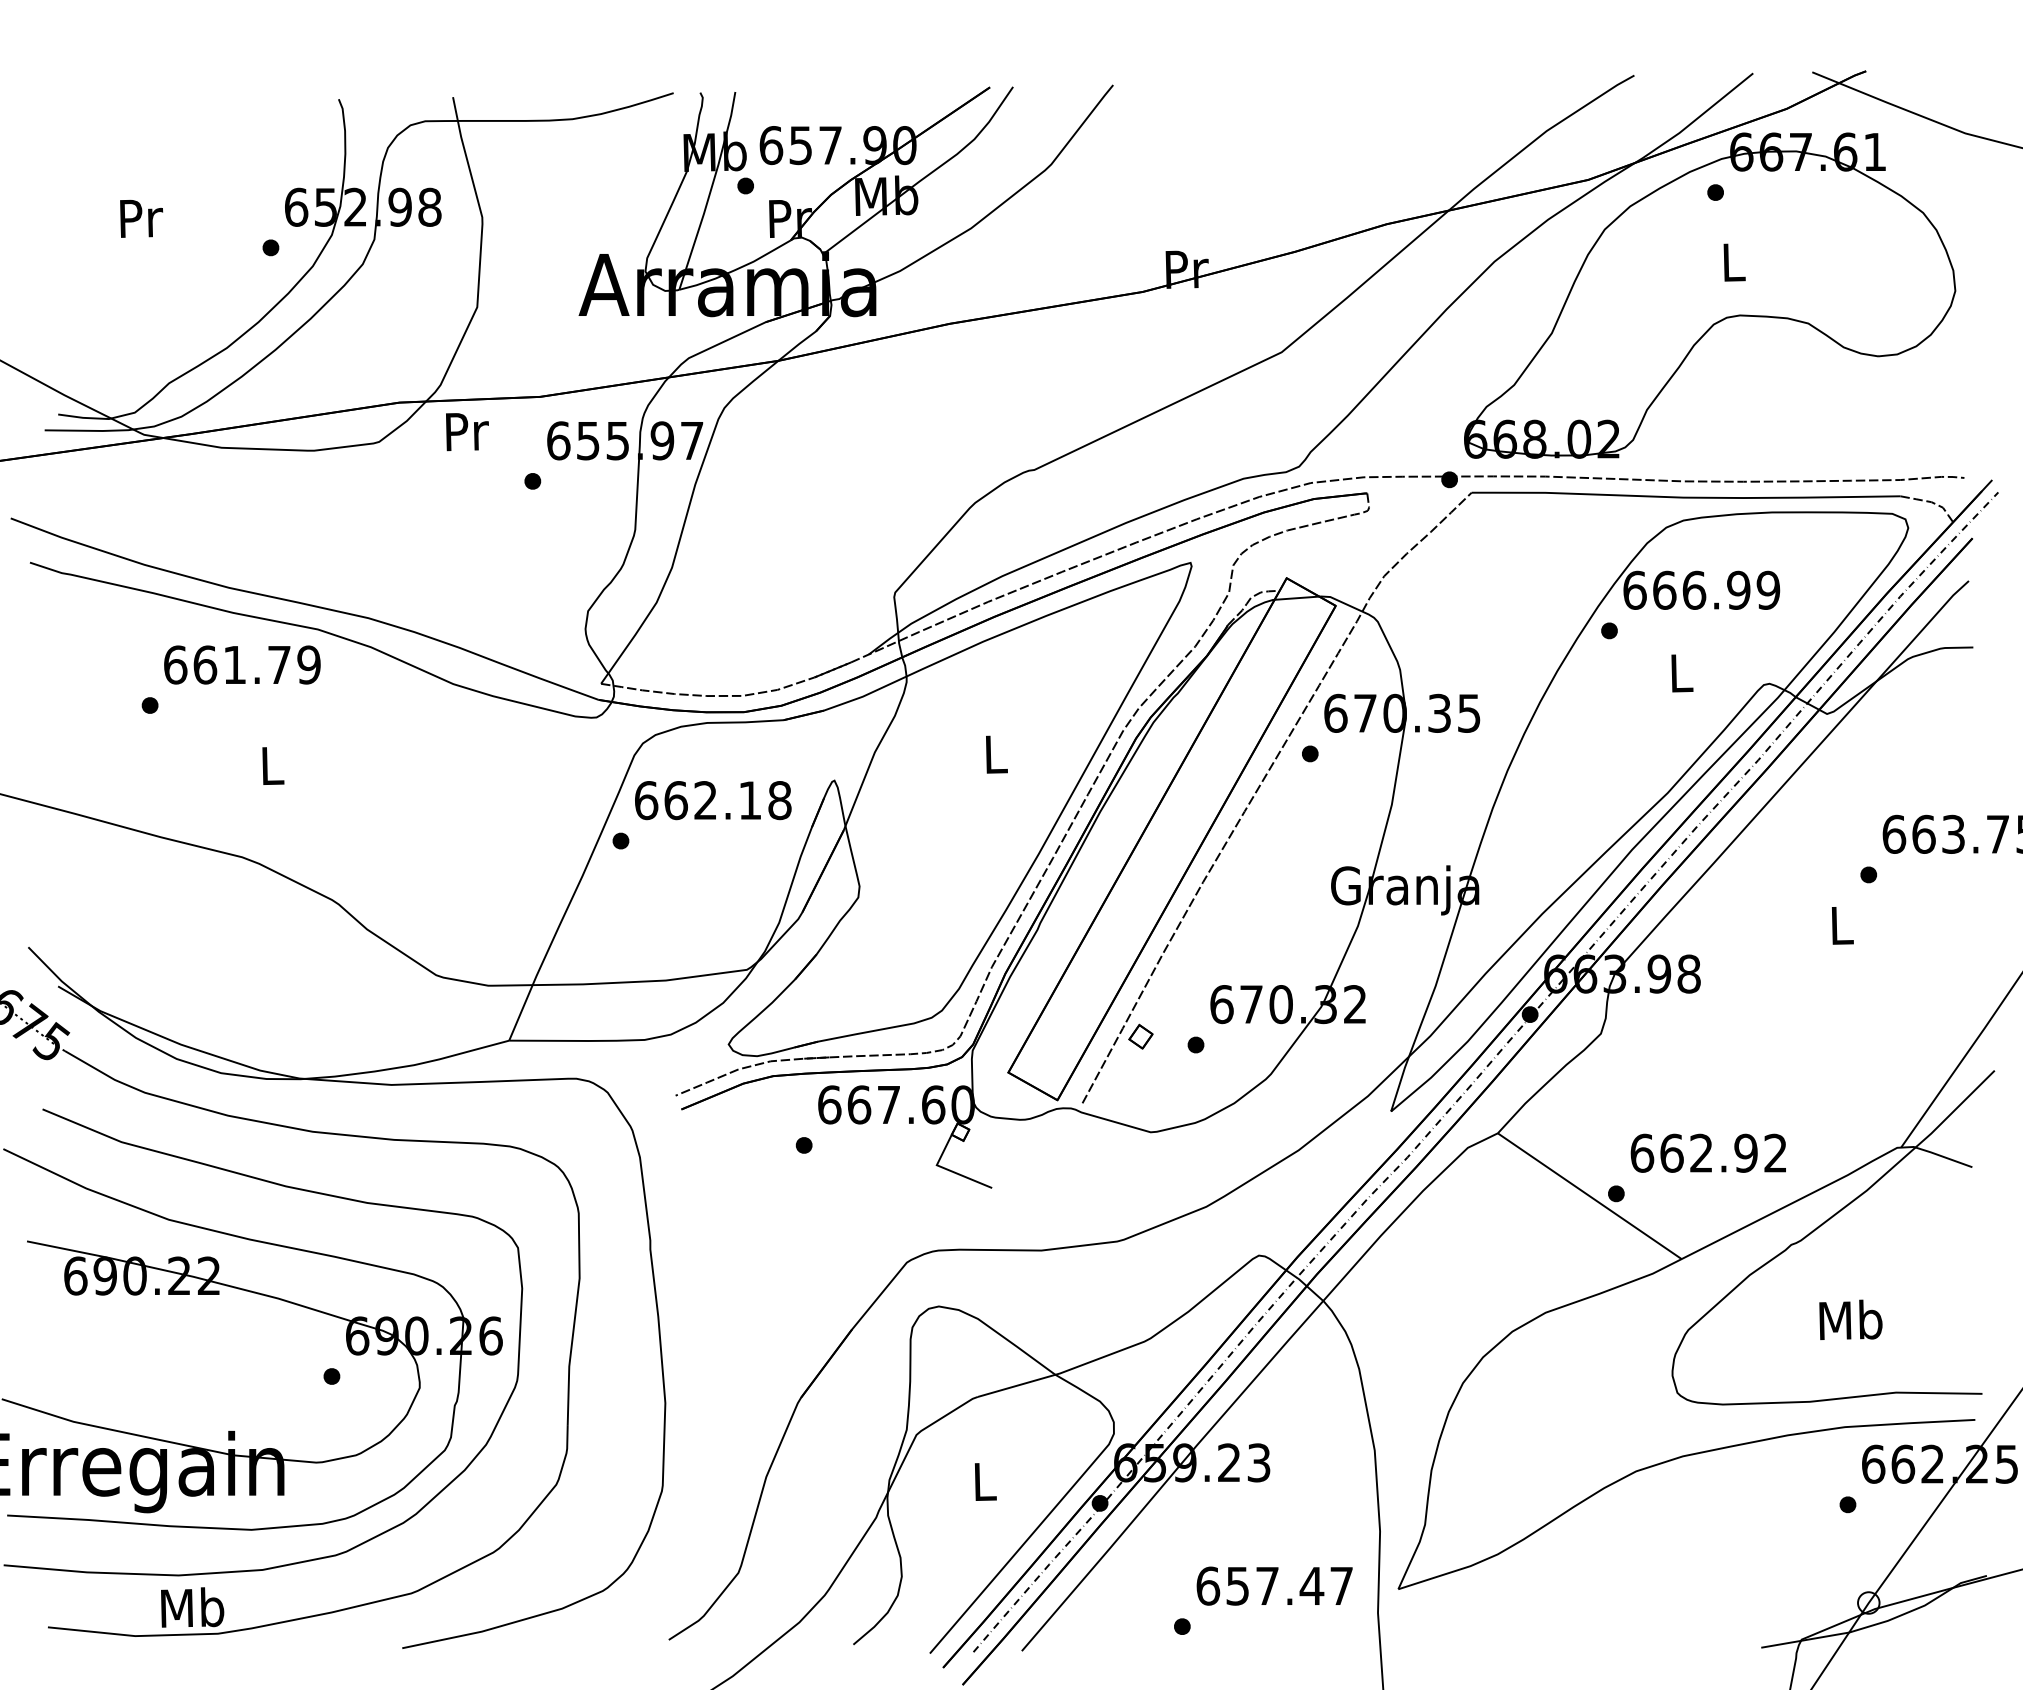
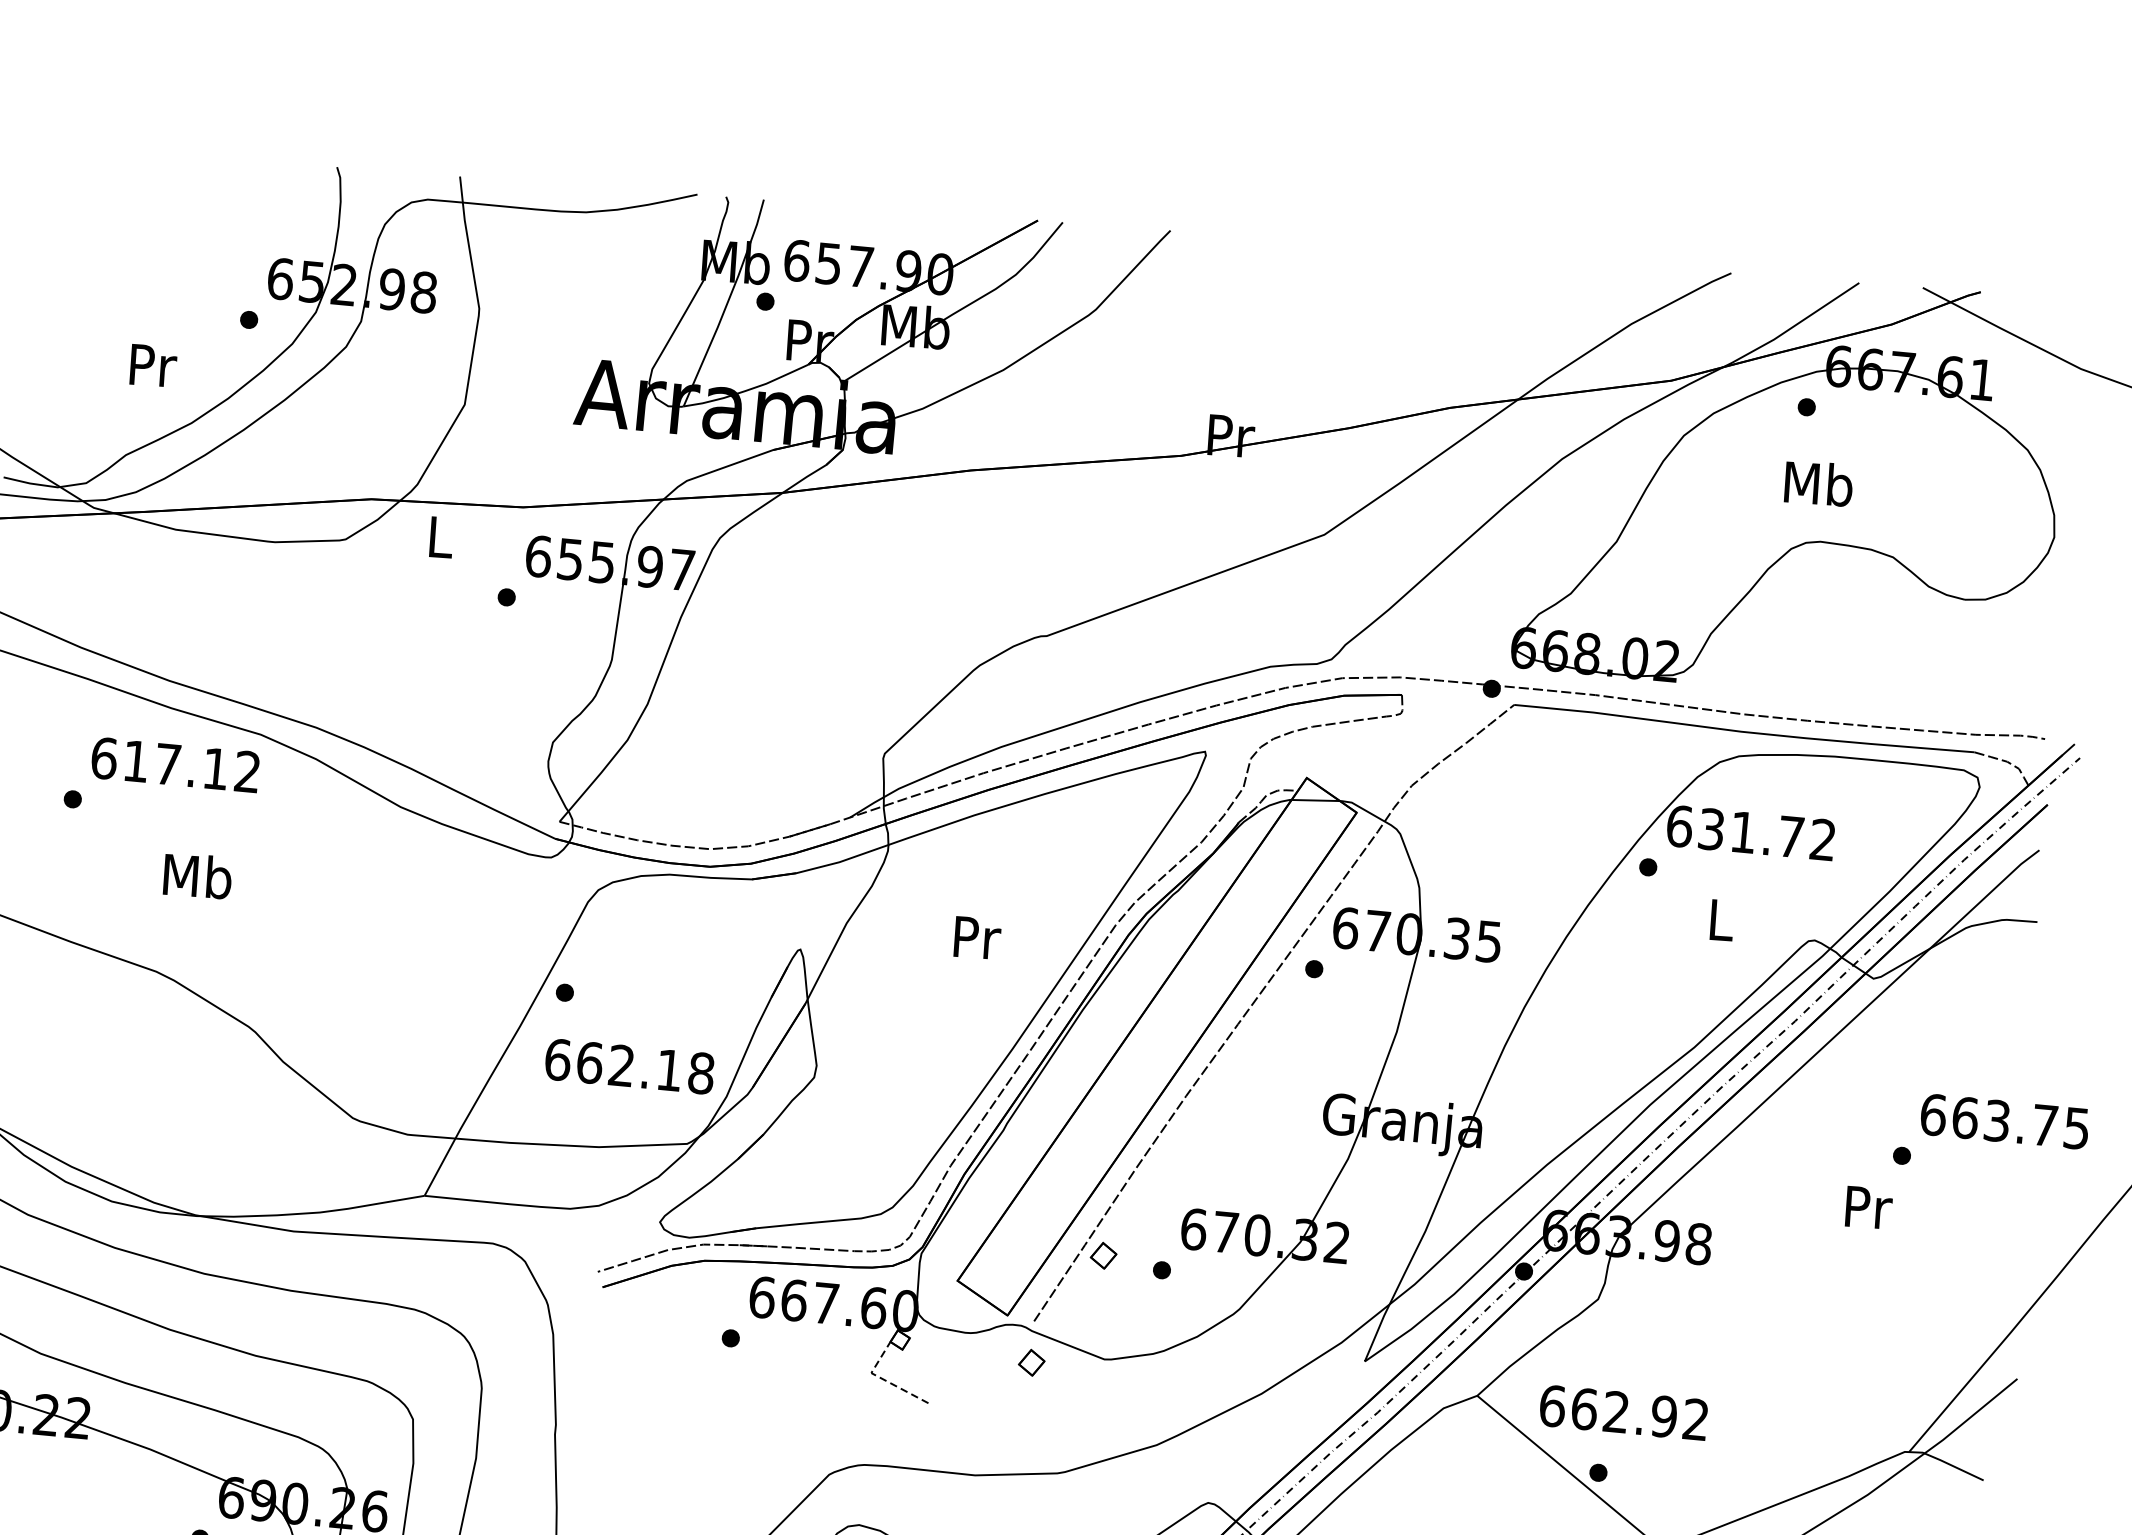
text: (141, 218) -> (153, 365), moved
text: (1732, 261) -> (1817, 483), L -> Mb
text: (467, 432) -> (441, 538), Pr -> L
text: (1716, 589) -> (1767, 833), 666.99 -> 631.72
text: (256, 664) -> (191, 766), 661.79 -> 617.12
text: (996, 754) -> (977, 937), L -> Pr
text: (271, 765) -> (197, 876), L -> Mb
text: (713, 800) -> (630, 1066), moved
text: (1842, 925) -> (1868, 1207), L -> Pr
part: (1083, 1141) -> (1031, 1362), added
text: (1707, 1152) -> (1622, 1411), moved
line: (947, 1169) -> (882, 1378), solid -> dashed

